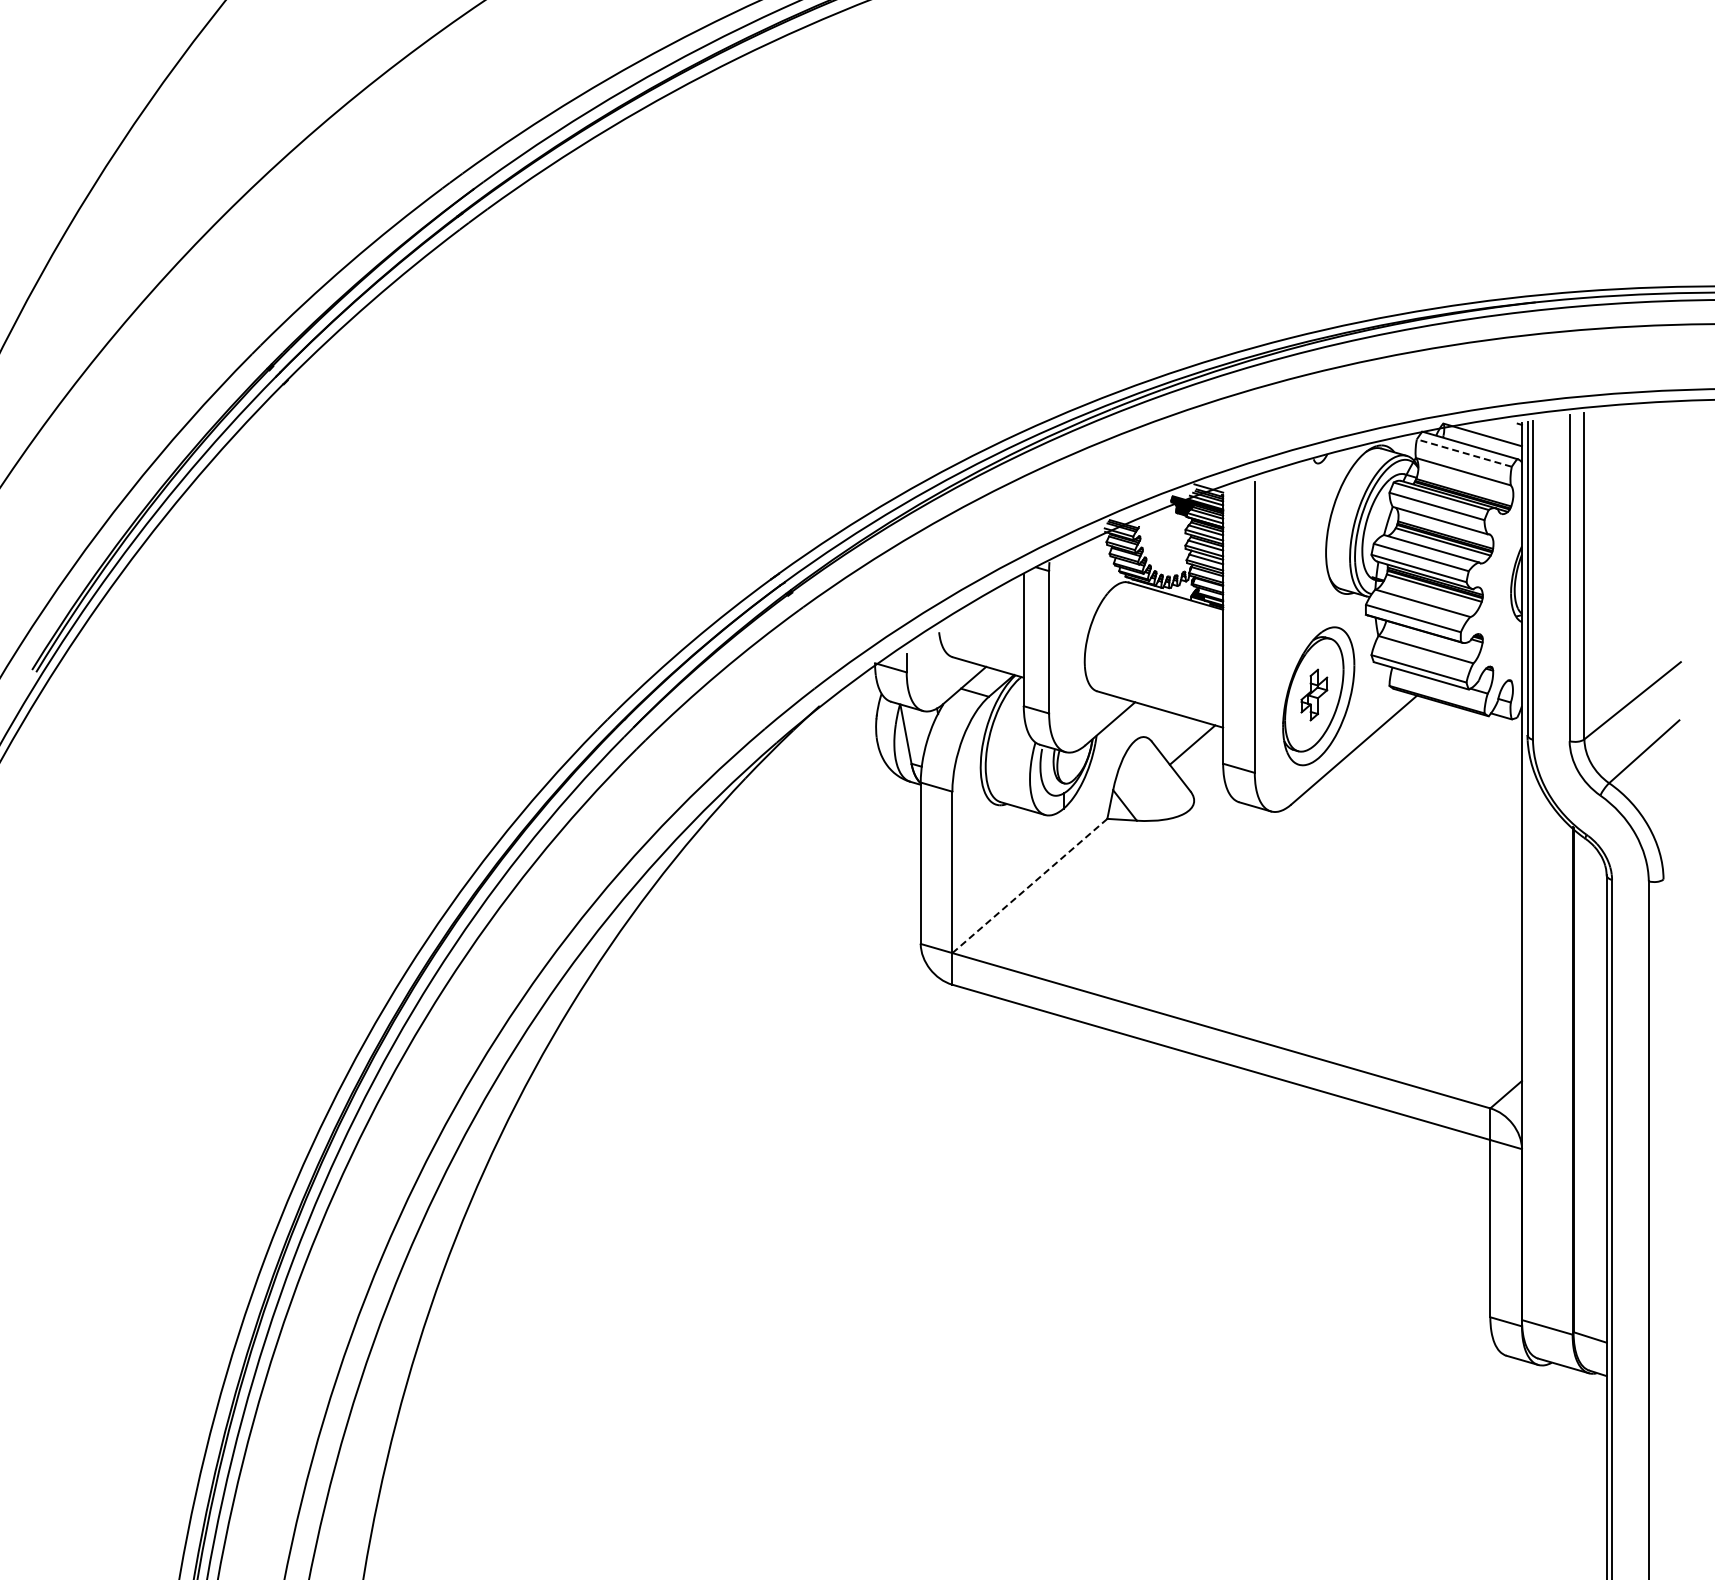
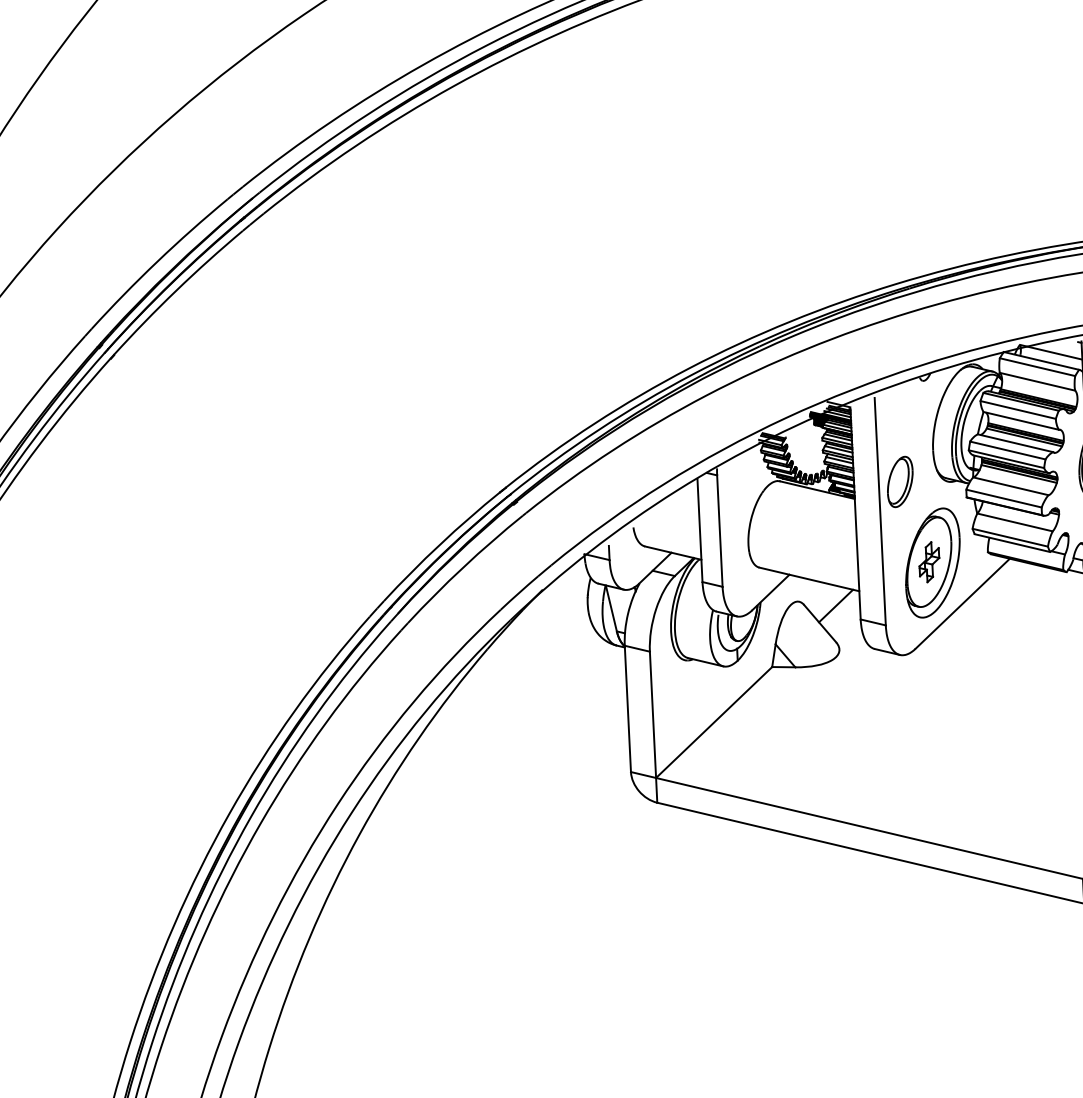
line: (1463, 452) -> (1036, 366), dashed -> solid
part: (1281, 590) -> (899, 481), added
line: (1029, 886) -> (713, 722), dashed -> solid

